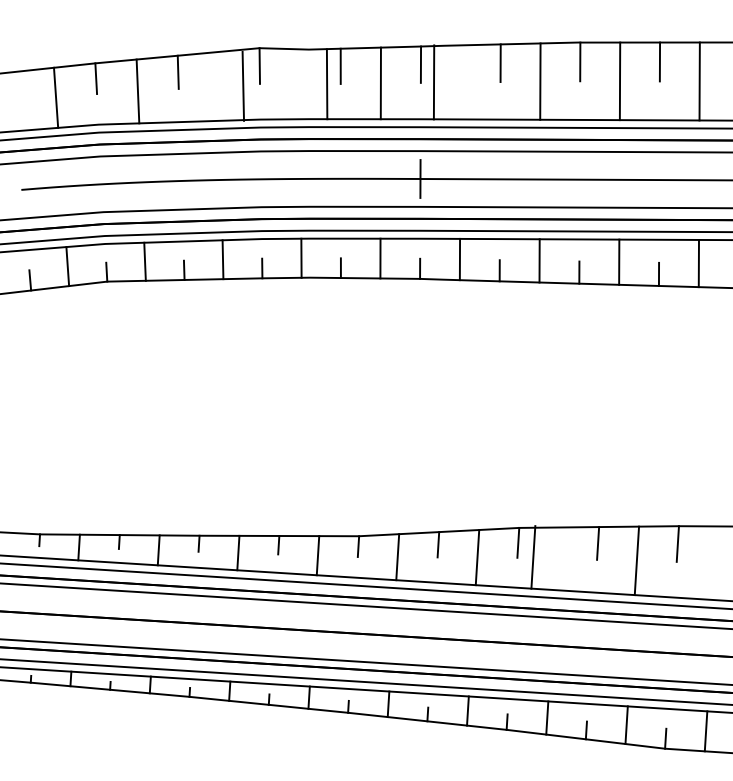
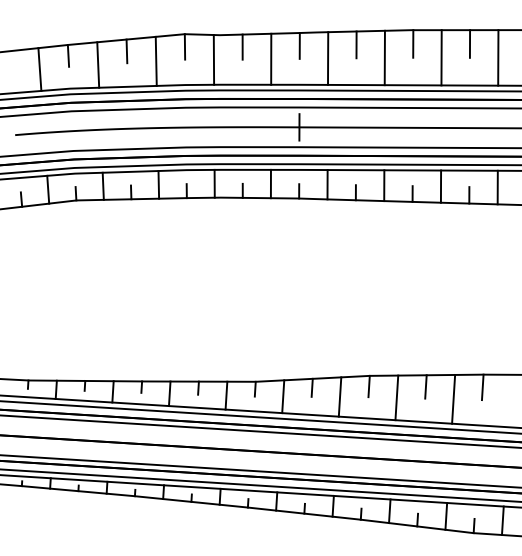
line: (434, 82) -> (328, 58), moved
line: (326, 83) -> (213, 59), moved
line: (242, 85) -> (155, 60), moved
line: (532, 556) -> (396, 397), moved

